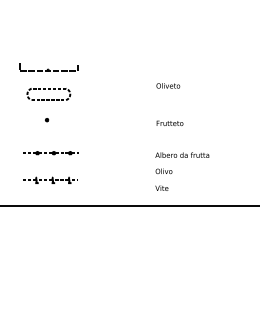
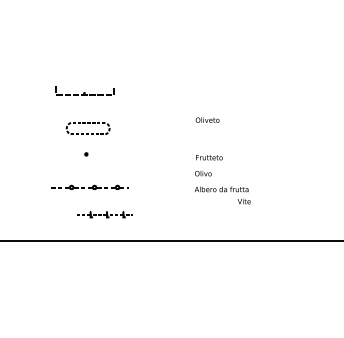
part: (48, 67) -> (84, 90), moved
part: (50, 153) -> (89, 187), size x1.4
text: (164, 171) -> (203, 173), moved
part: (50, 180) -> (104, 214), moved
text: (161, 188) -> (243, 201), moved

